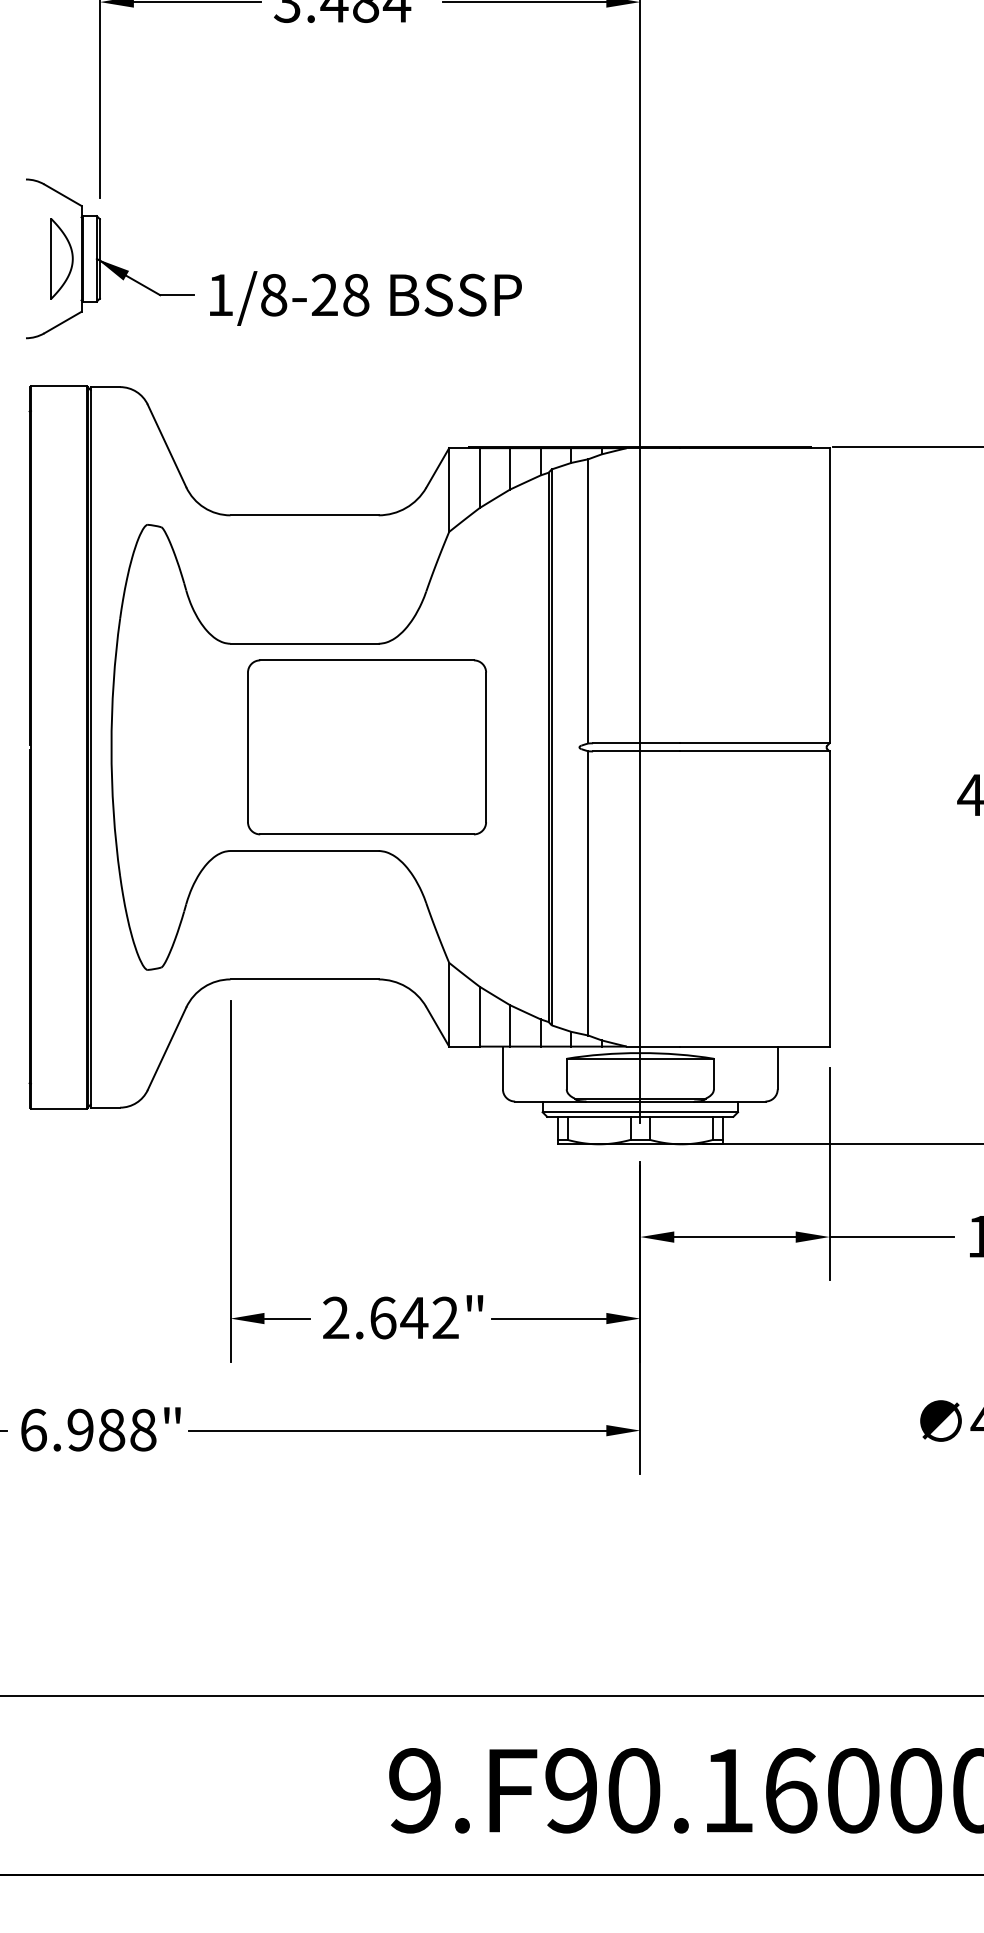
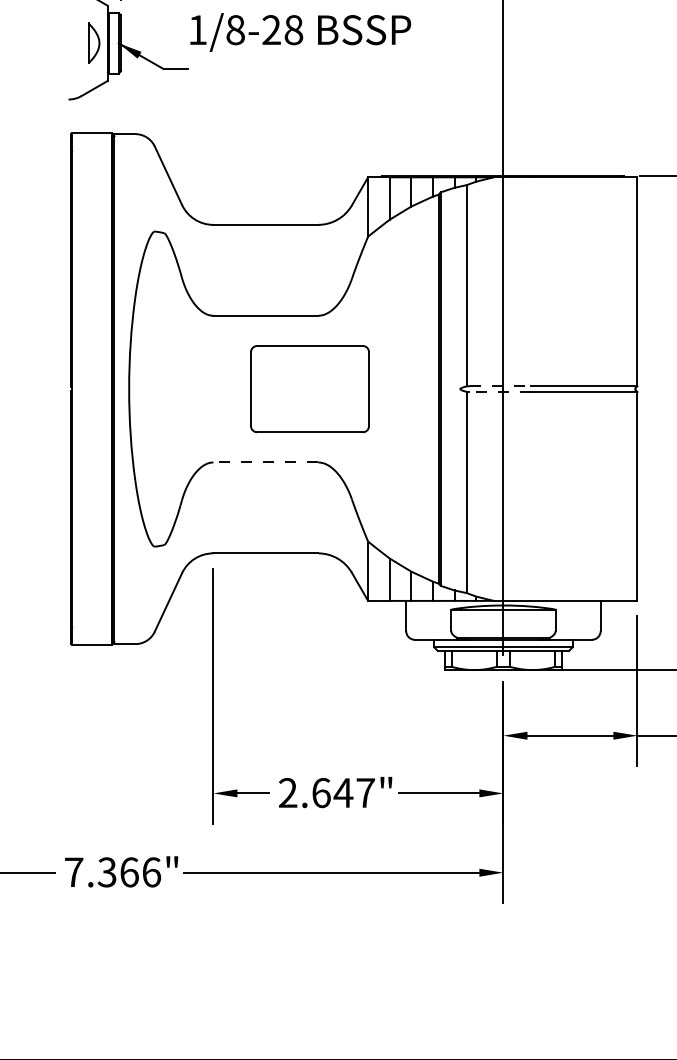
part: (61, 258) -> (93, 43), size x0.7
text: (365, 298) -> (300, 32), moved
line: (636, 743) -> (500, 386), solid -> dashed
part: (366, 747) -> (309, 389), size x0.7
line: (635, 751) -> (500, 392), solid -> dashed
line: (304, 851) -> (265, 462), solid -> dashed
text: (445, 1317) -> (365, 792), 2.642" -> 2.647"
text: (88, 1429) -> (112, 871), 6.988" -> 7.366"

